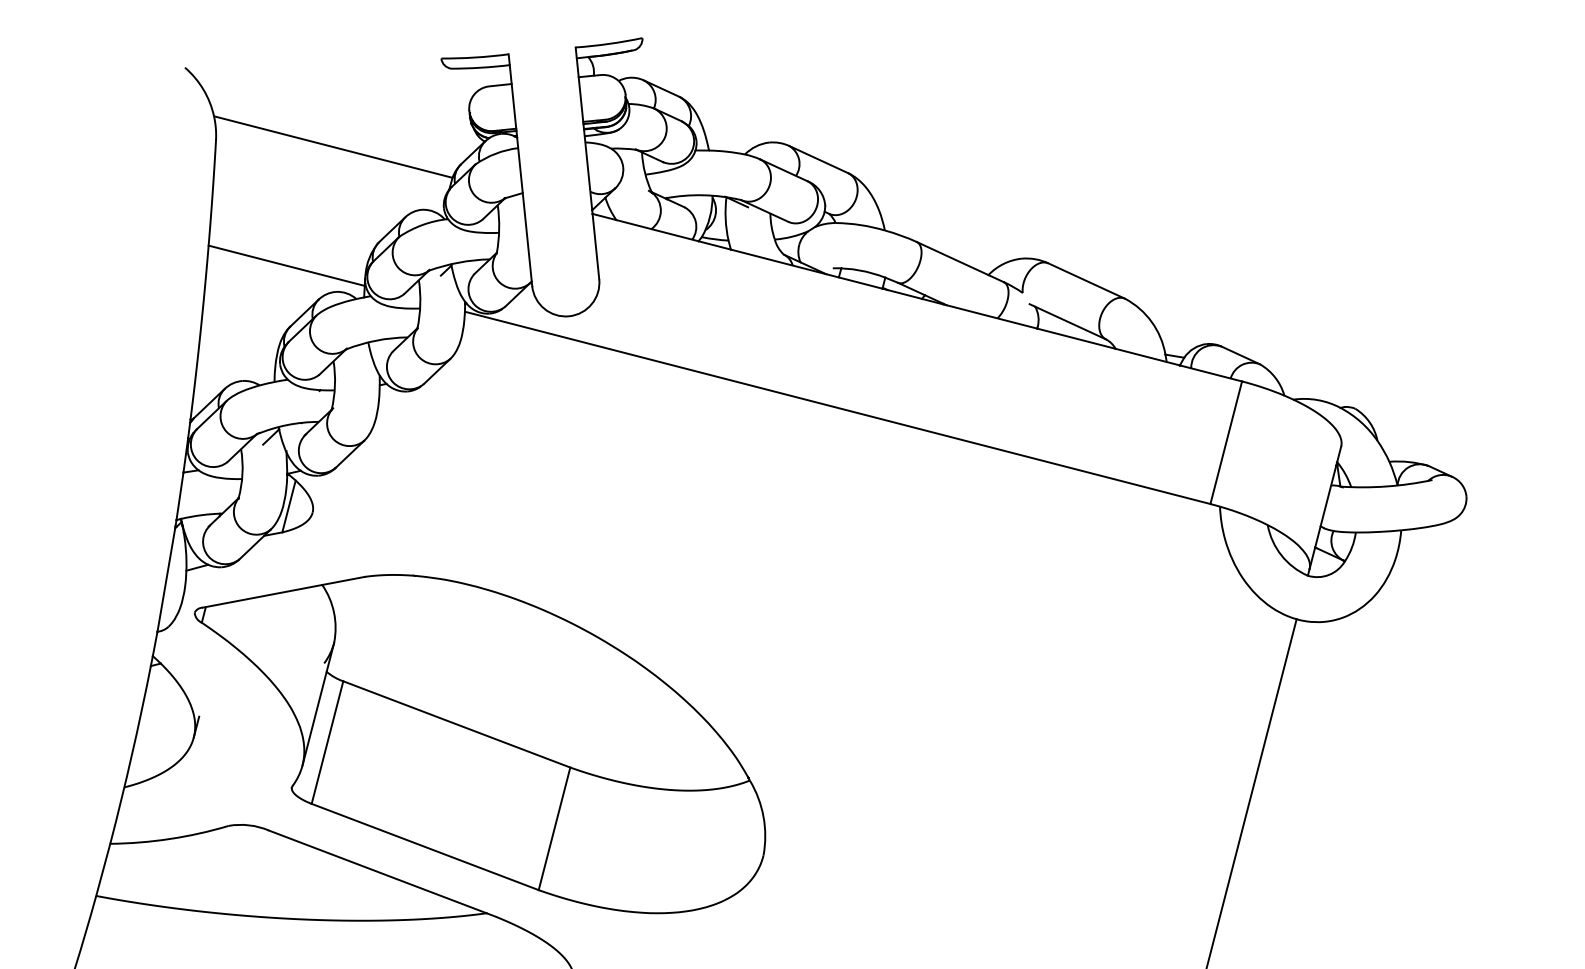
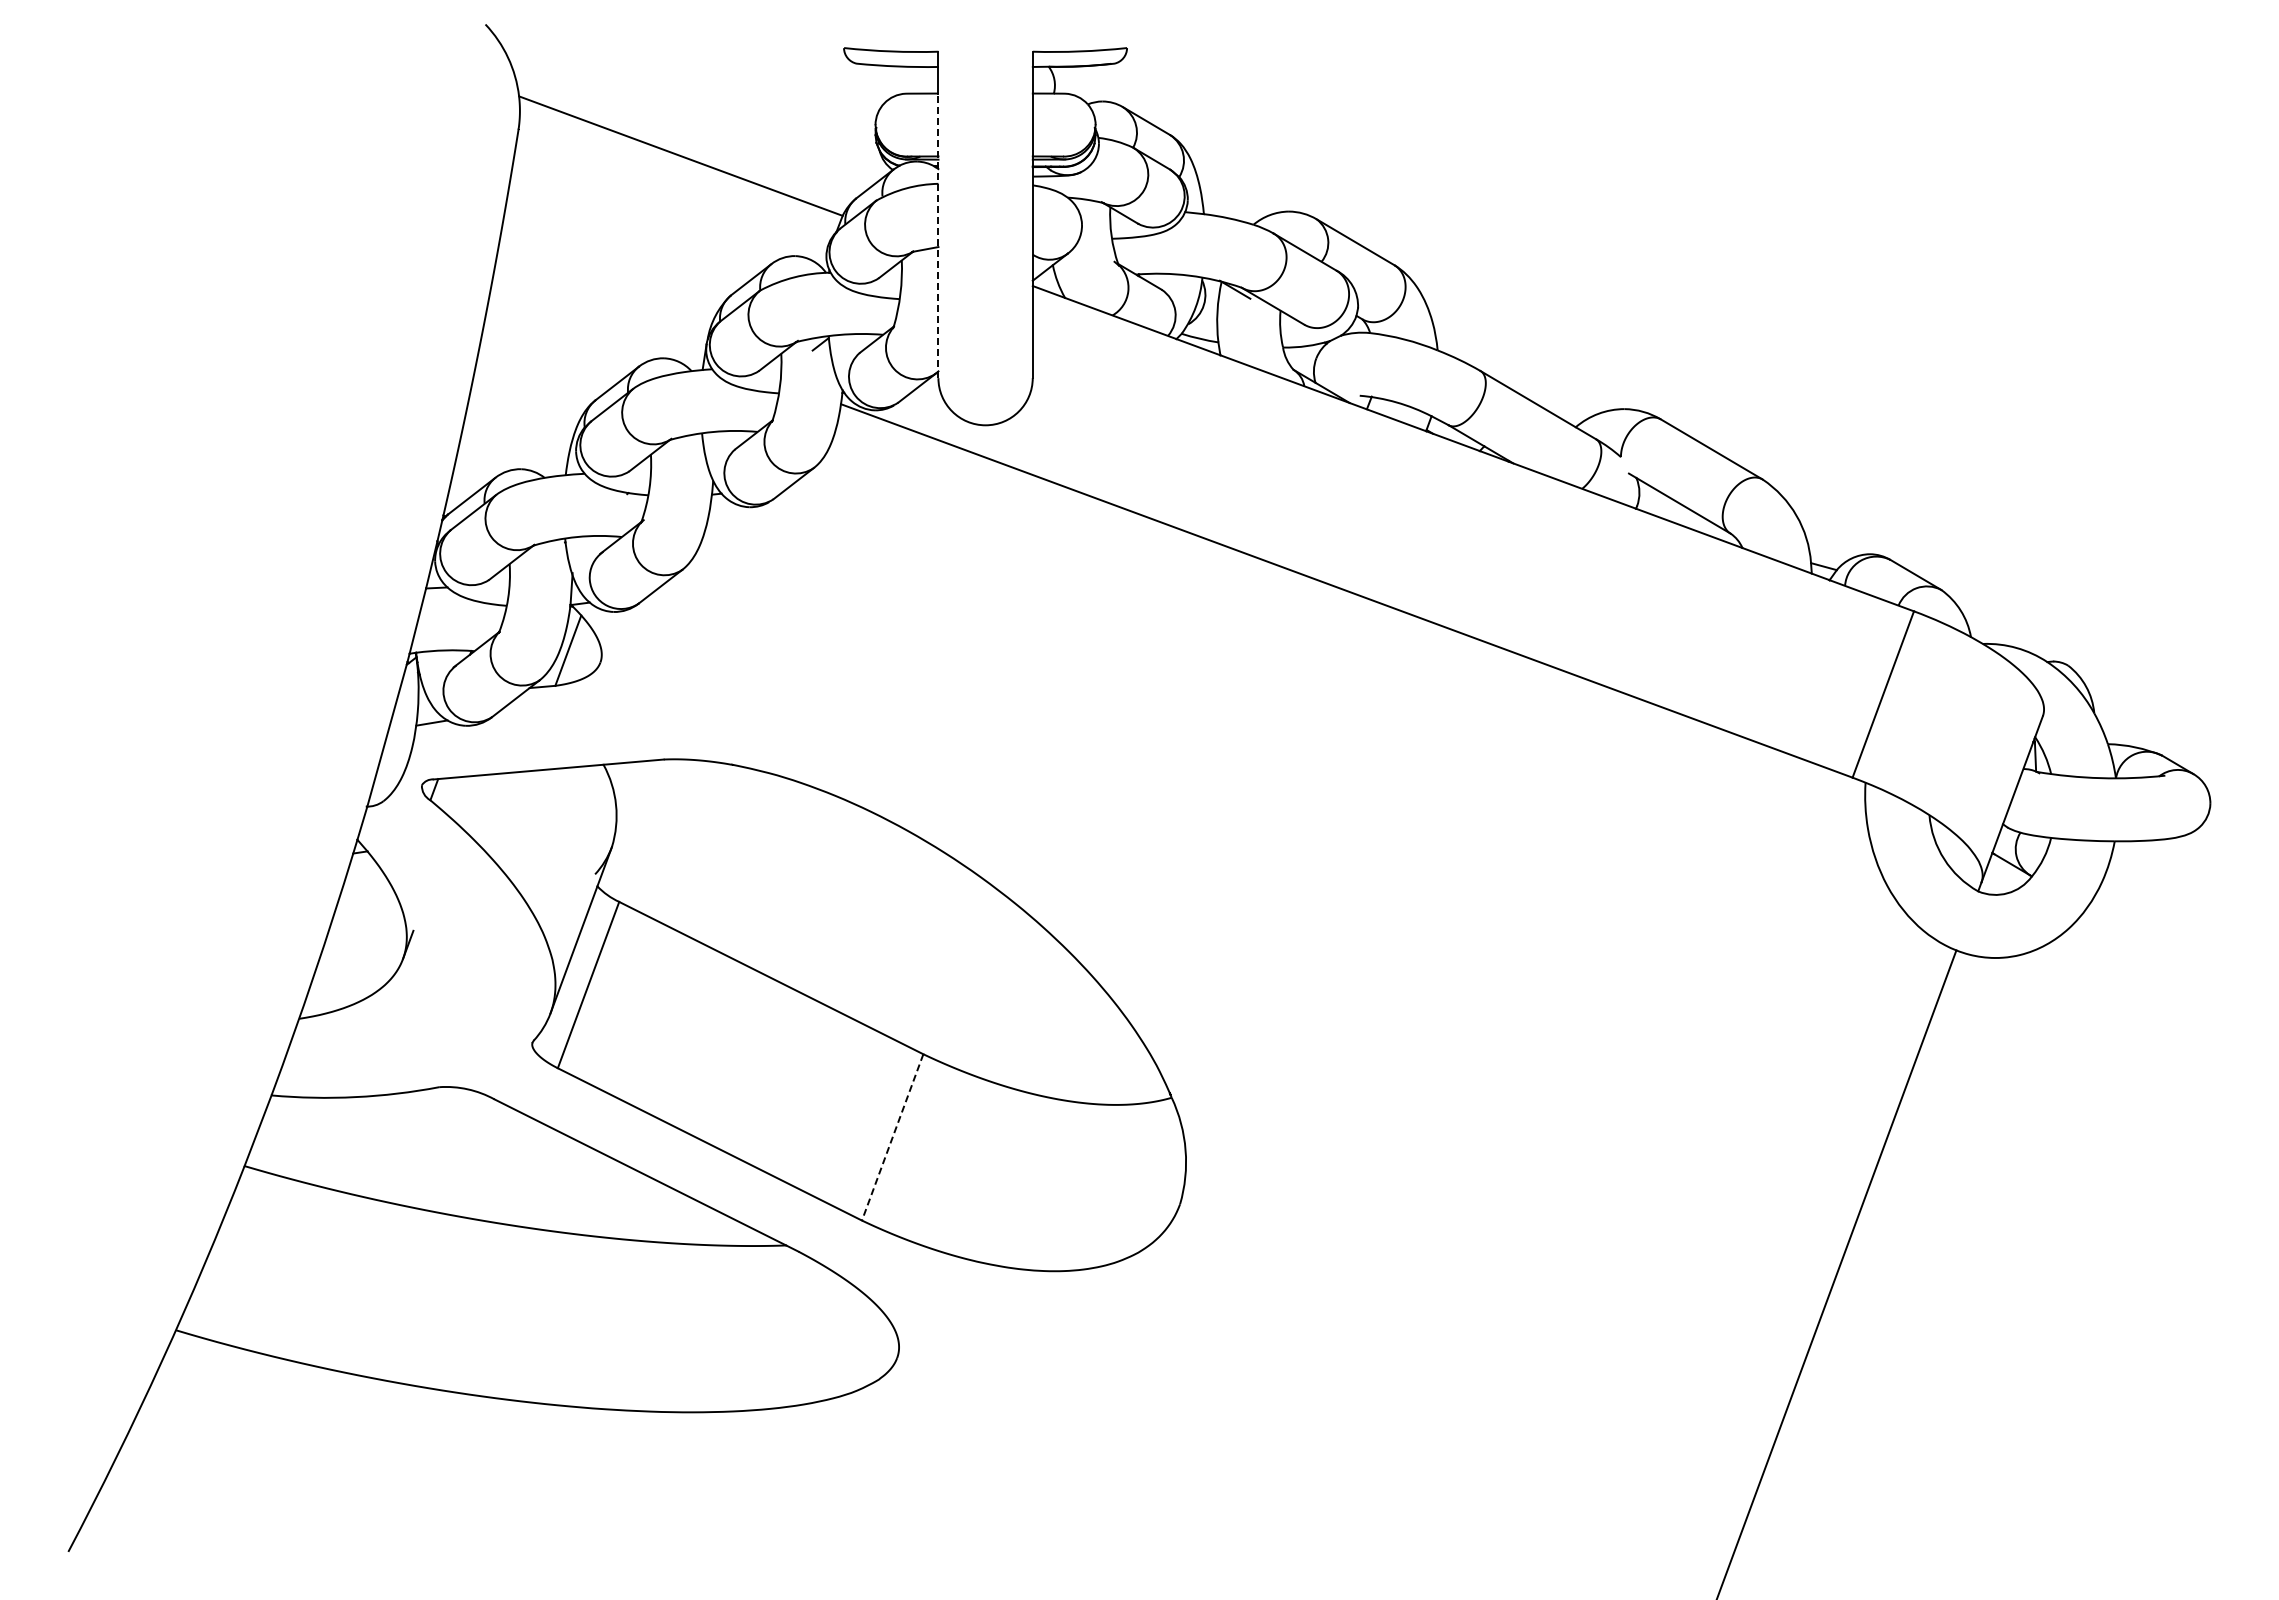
line: (522, 184) -> (938, 235), solid -> dashed
line: (286, 265) -> (598, 314), removed
line: (271, 436) -> (553, 550), removed
line: (554, 828) -> (892, 1137), solid -> dashed

